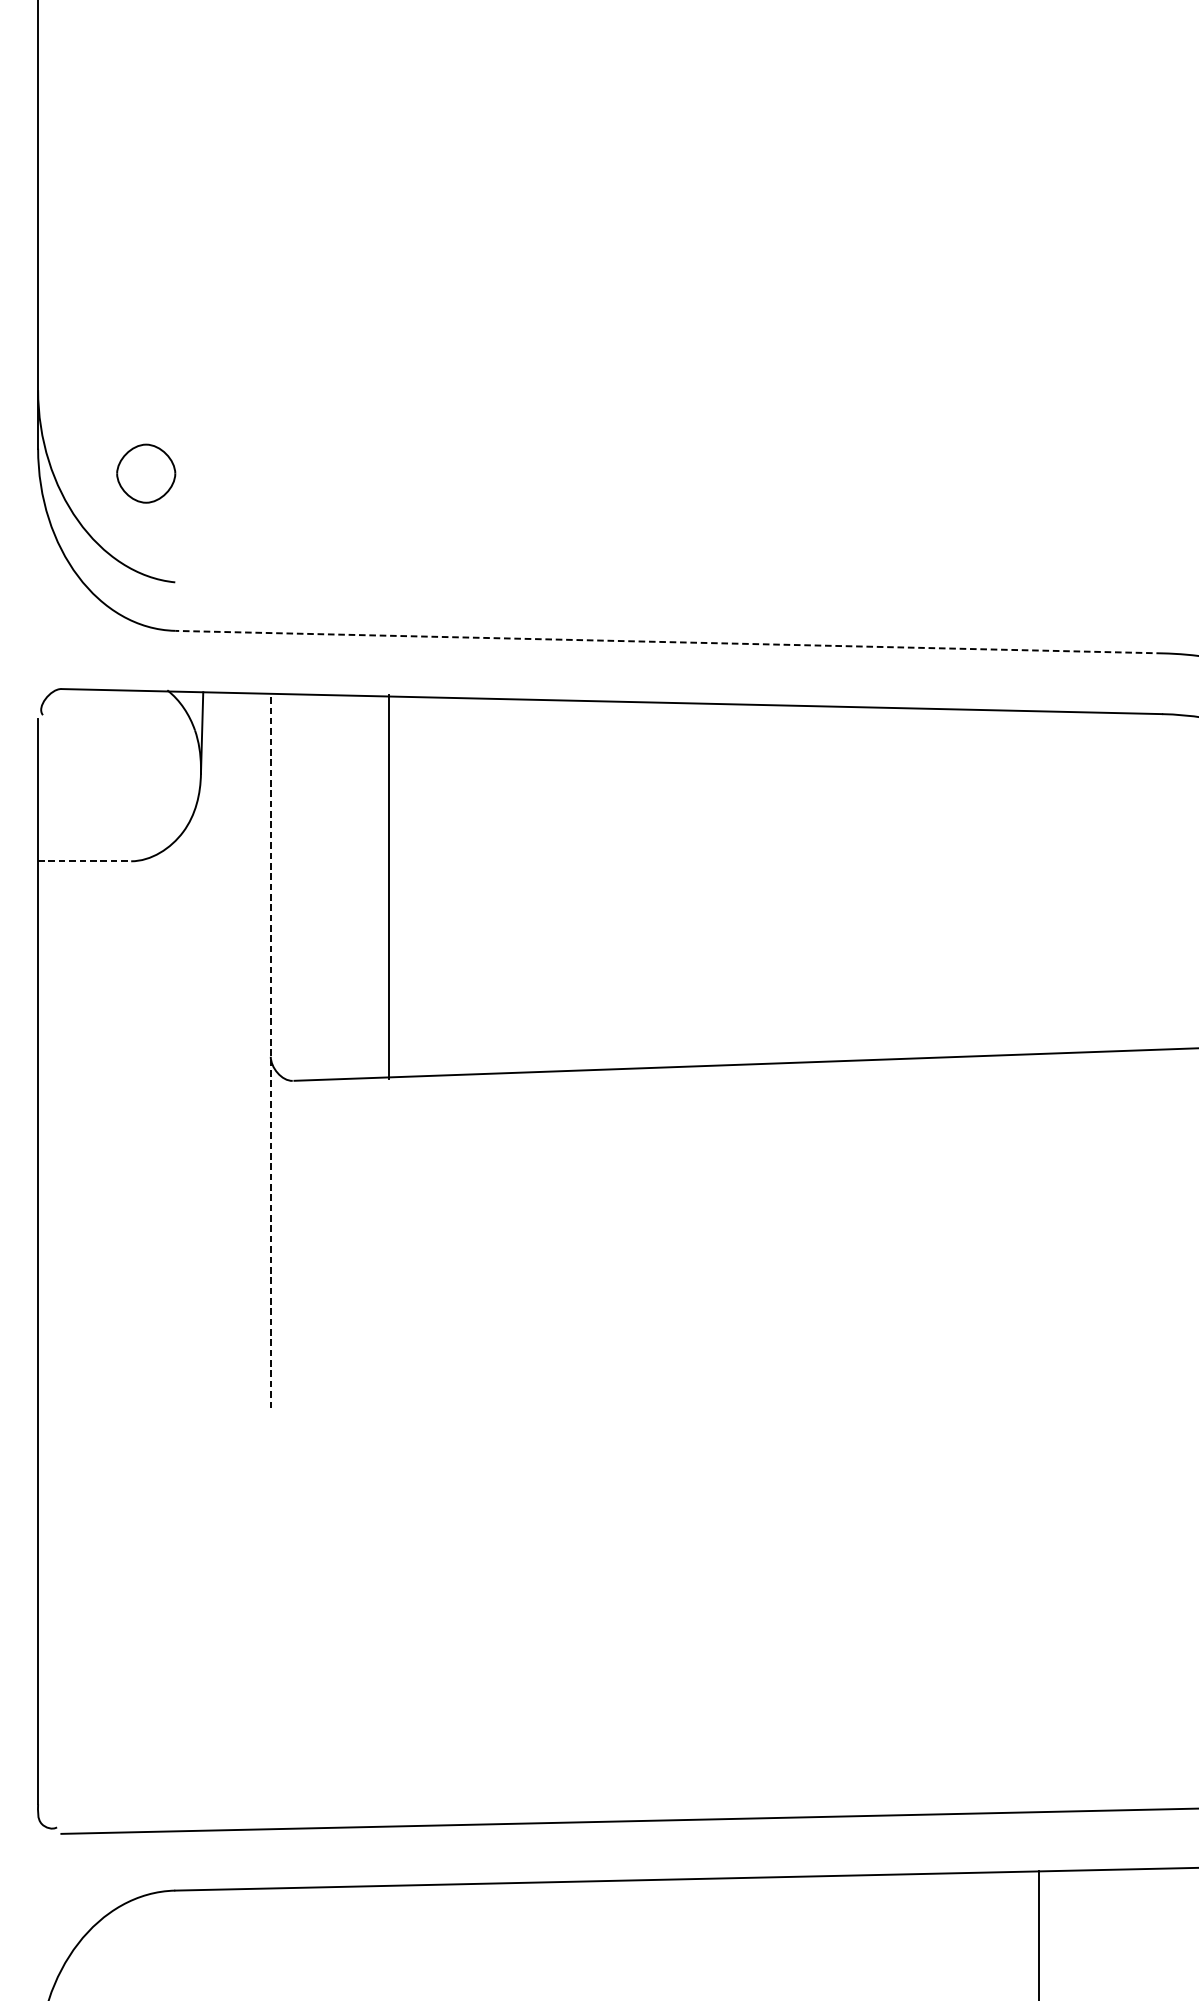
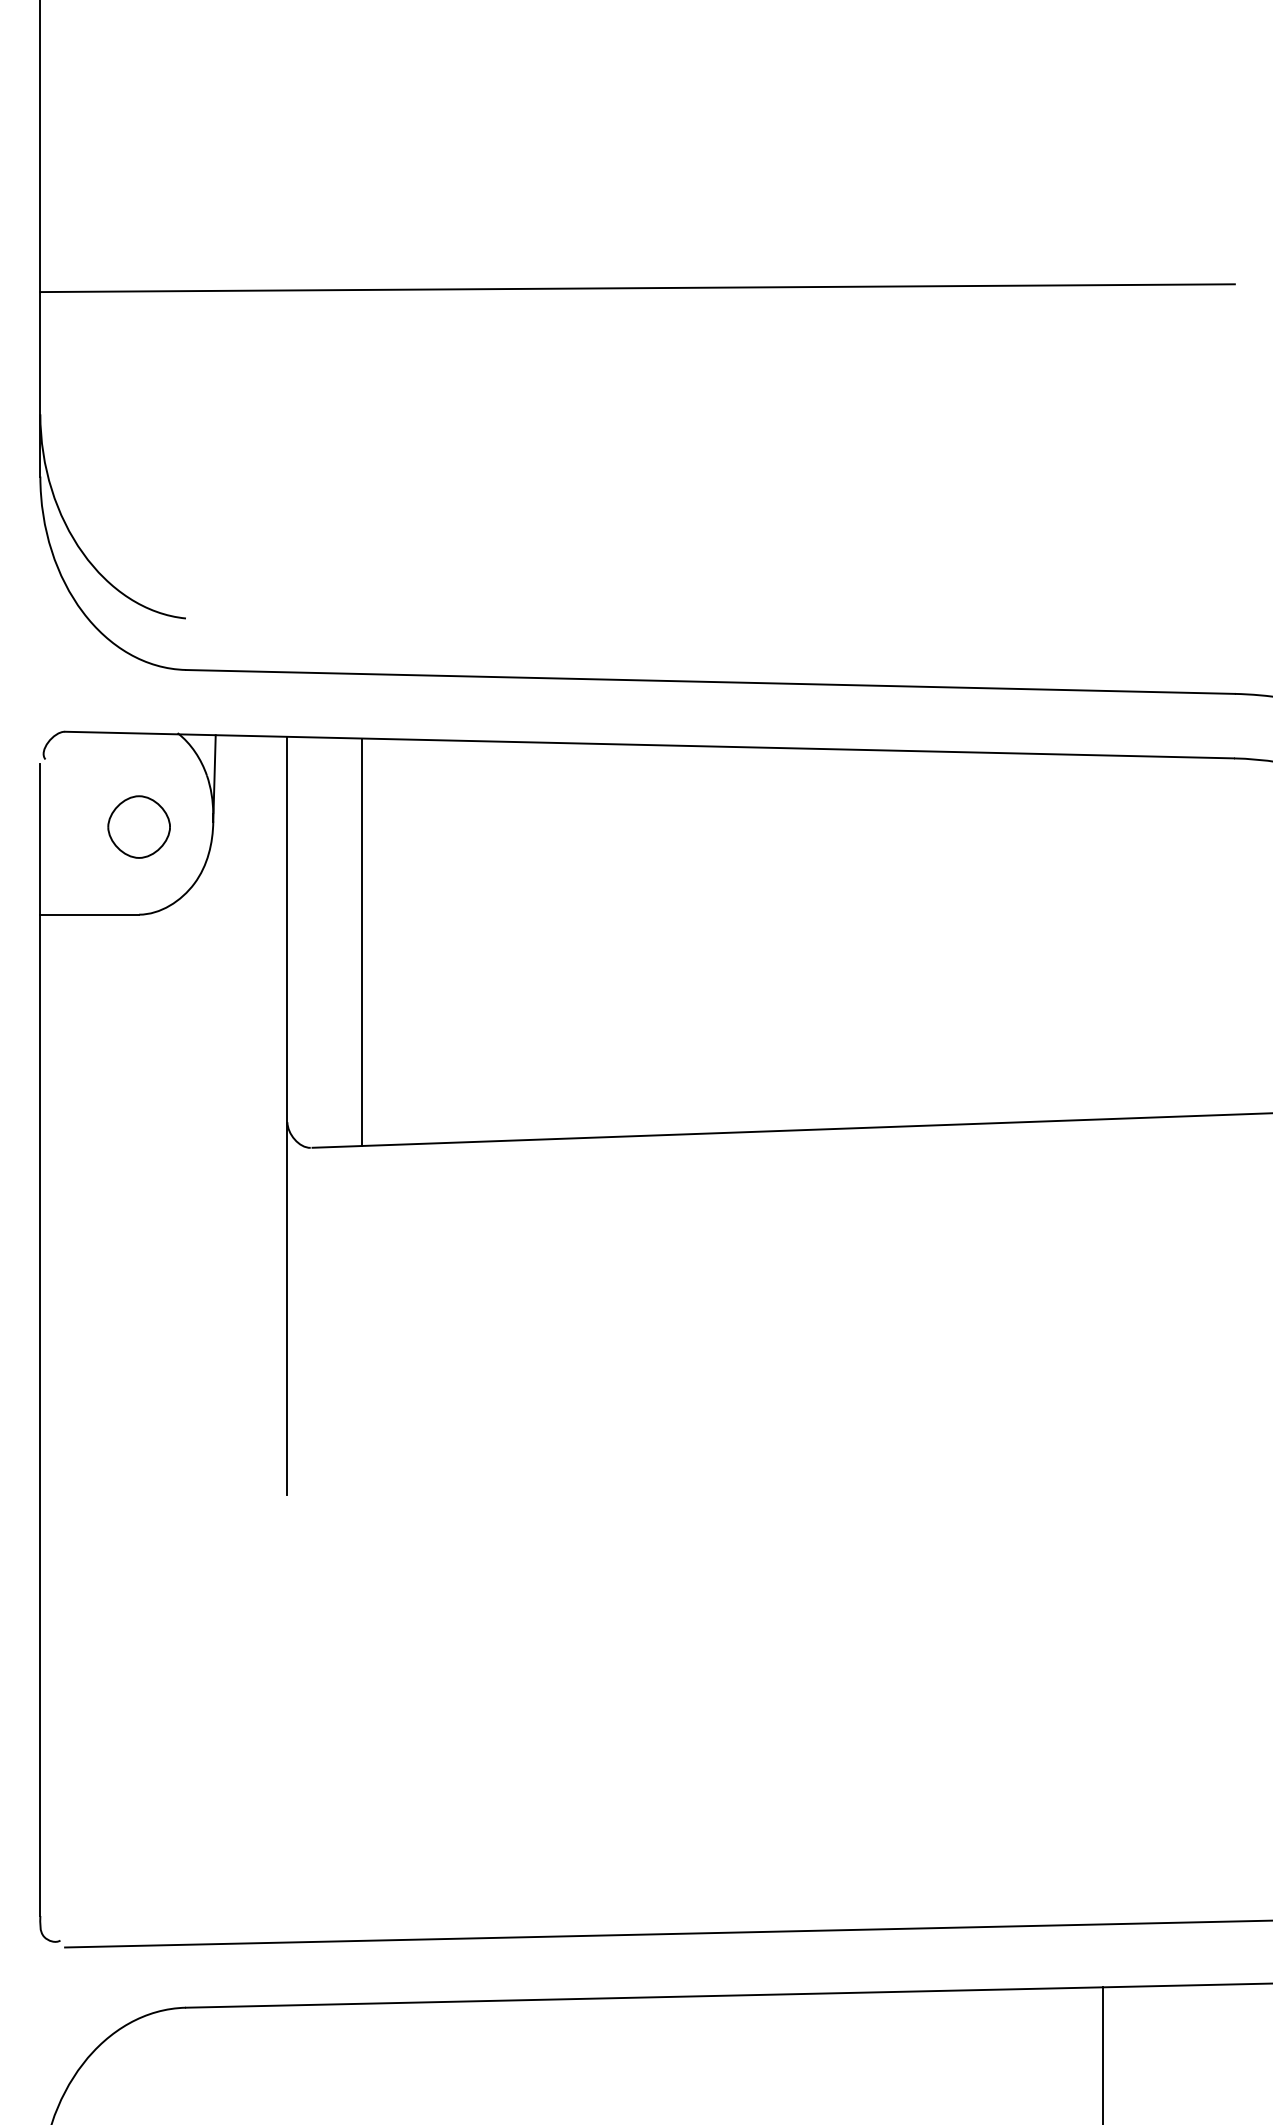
line: (600, 271) -> (637, 288), added
part: (145, 473) -> (138, 826), moved
line: (669, 641) -> (710, 681), dashed -> solid
line: (85, 861) -> (90, 914), dashed -> solid
line: (388, 887) -> (361, 942), moved
line: (270, 1050) -> (287, 1115), dashed -> solid

